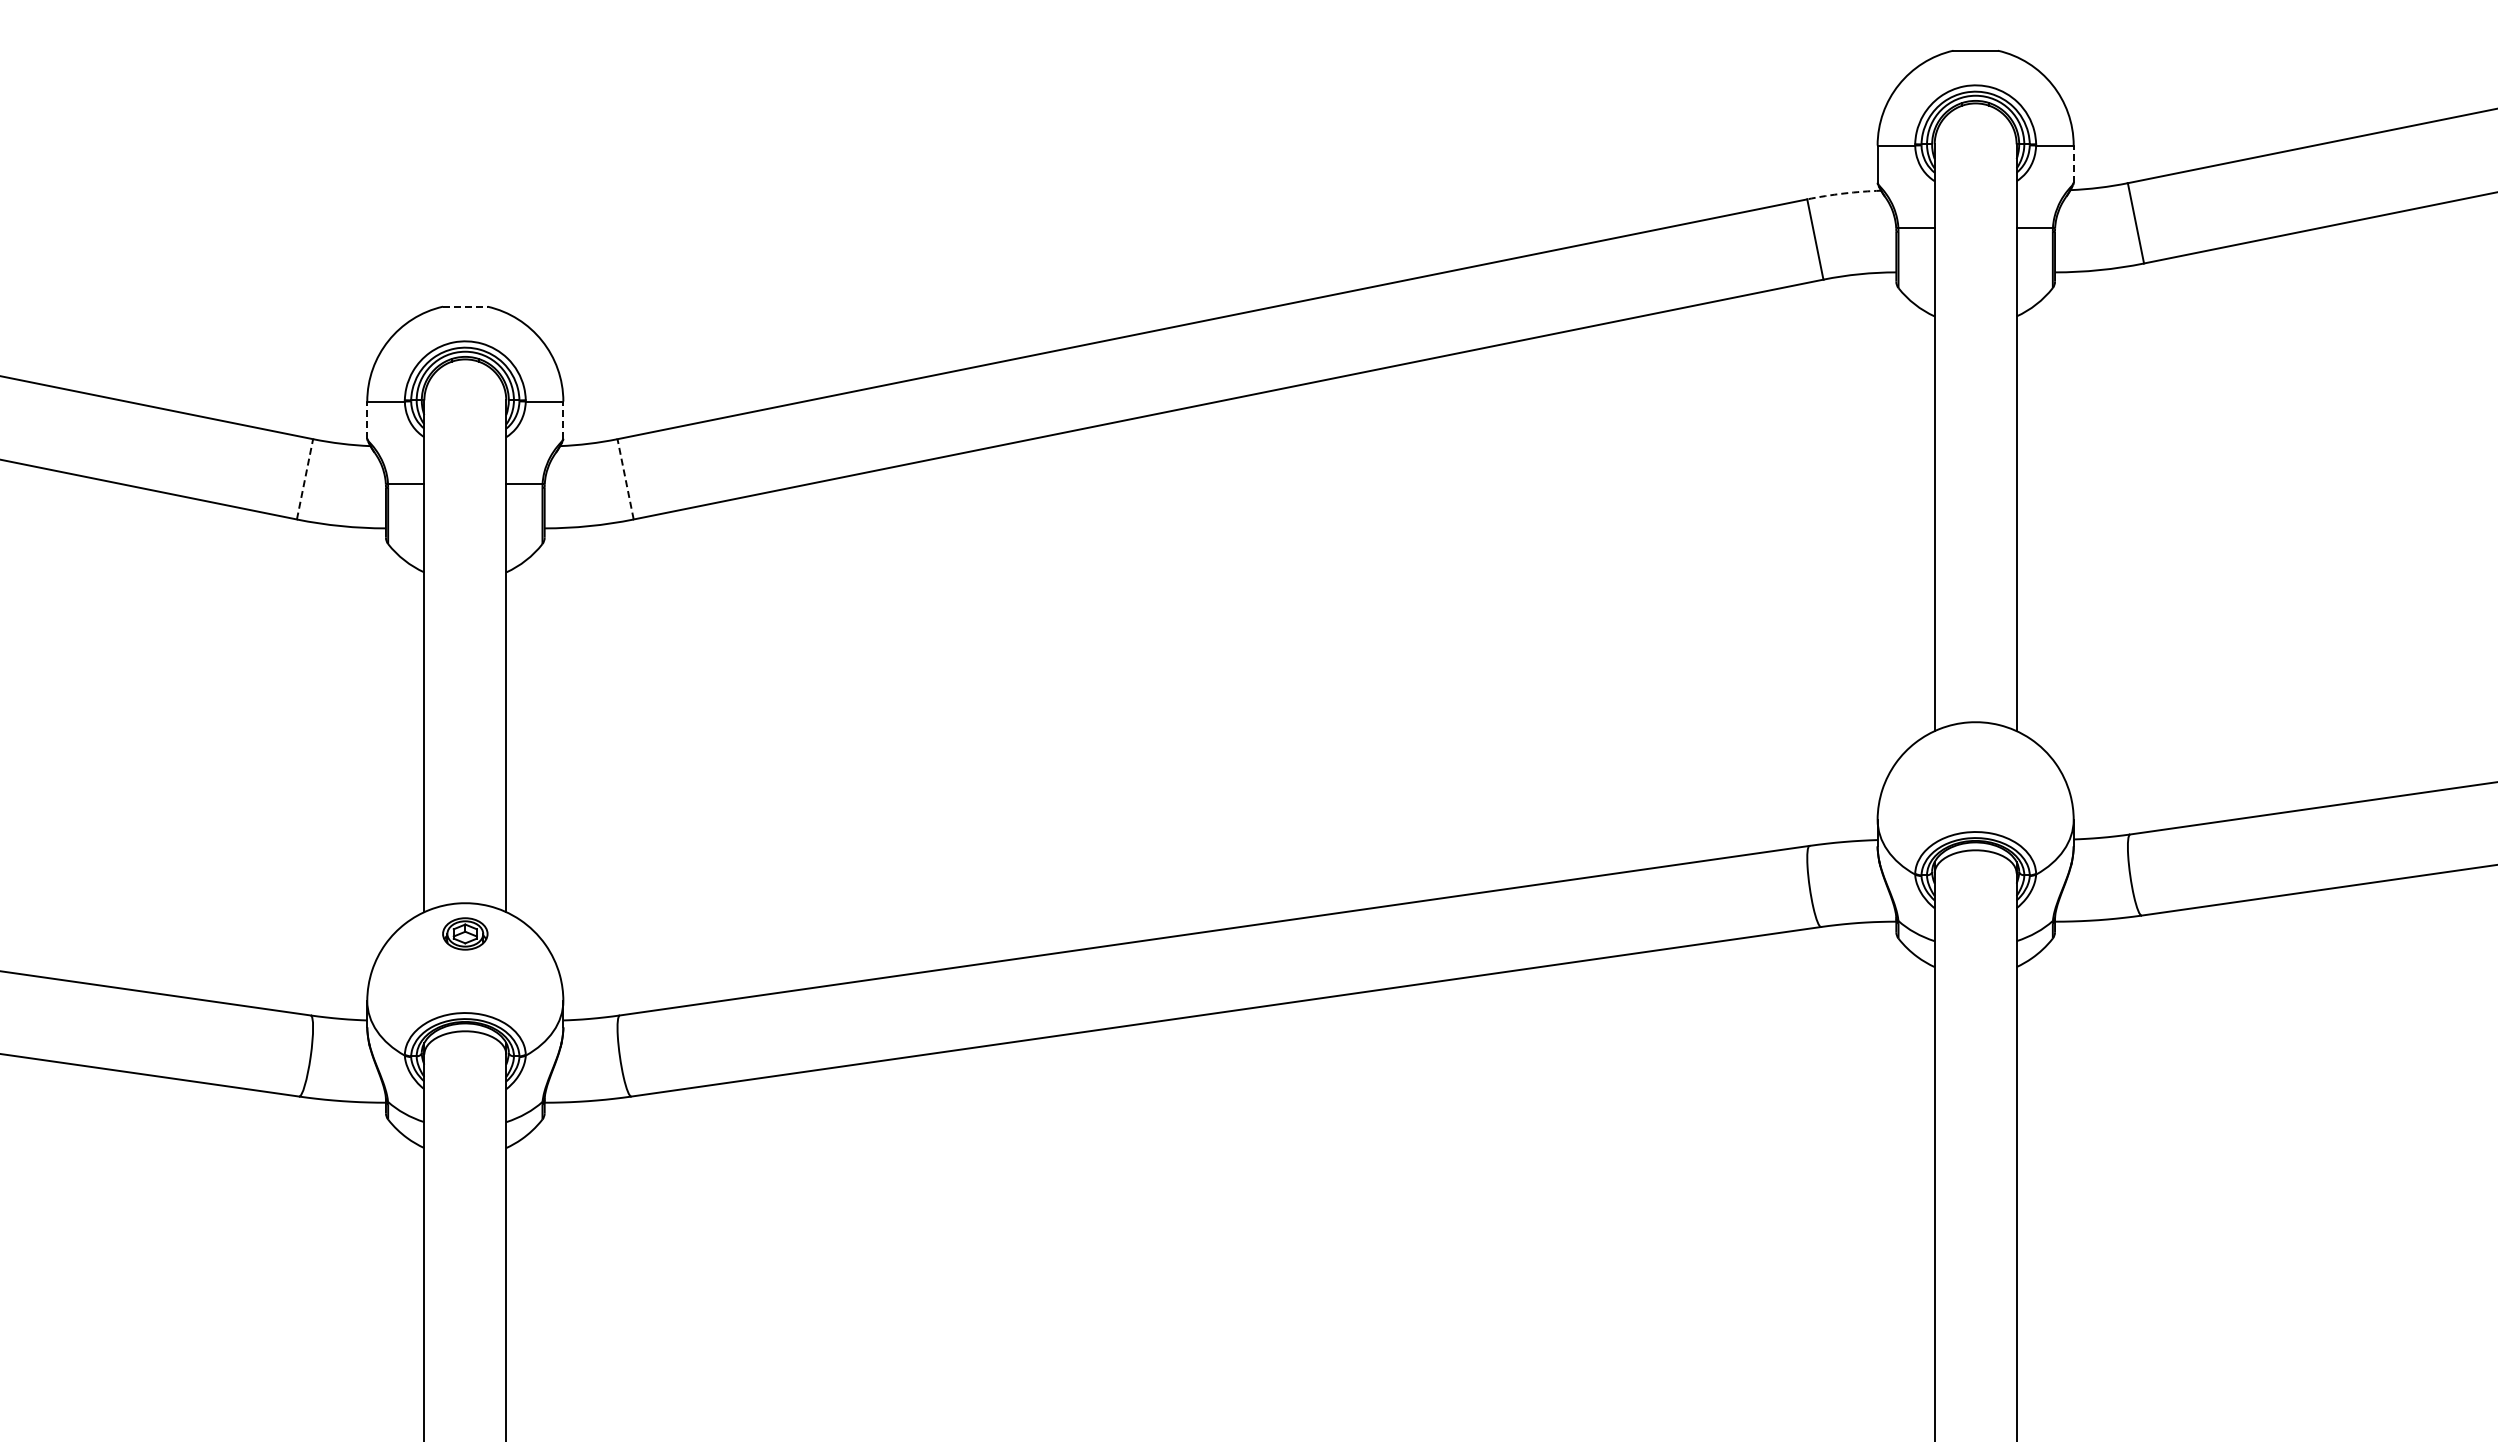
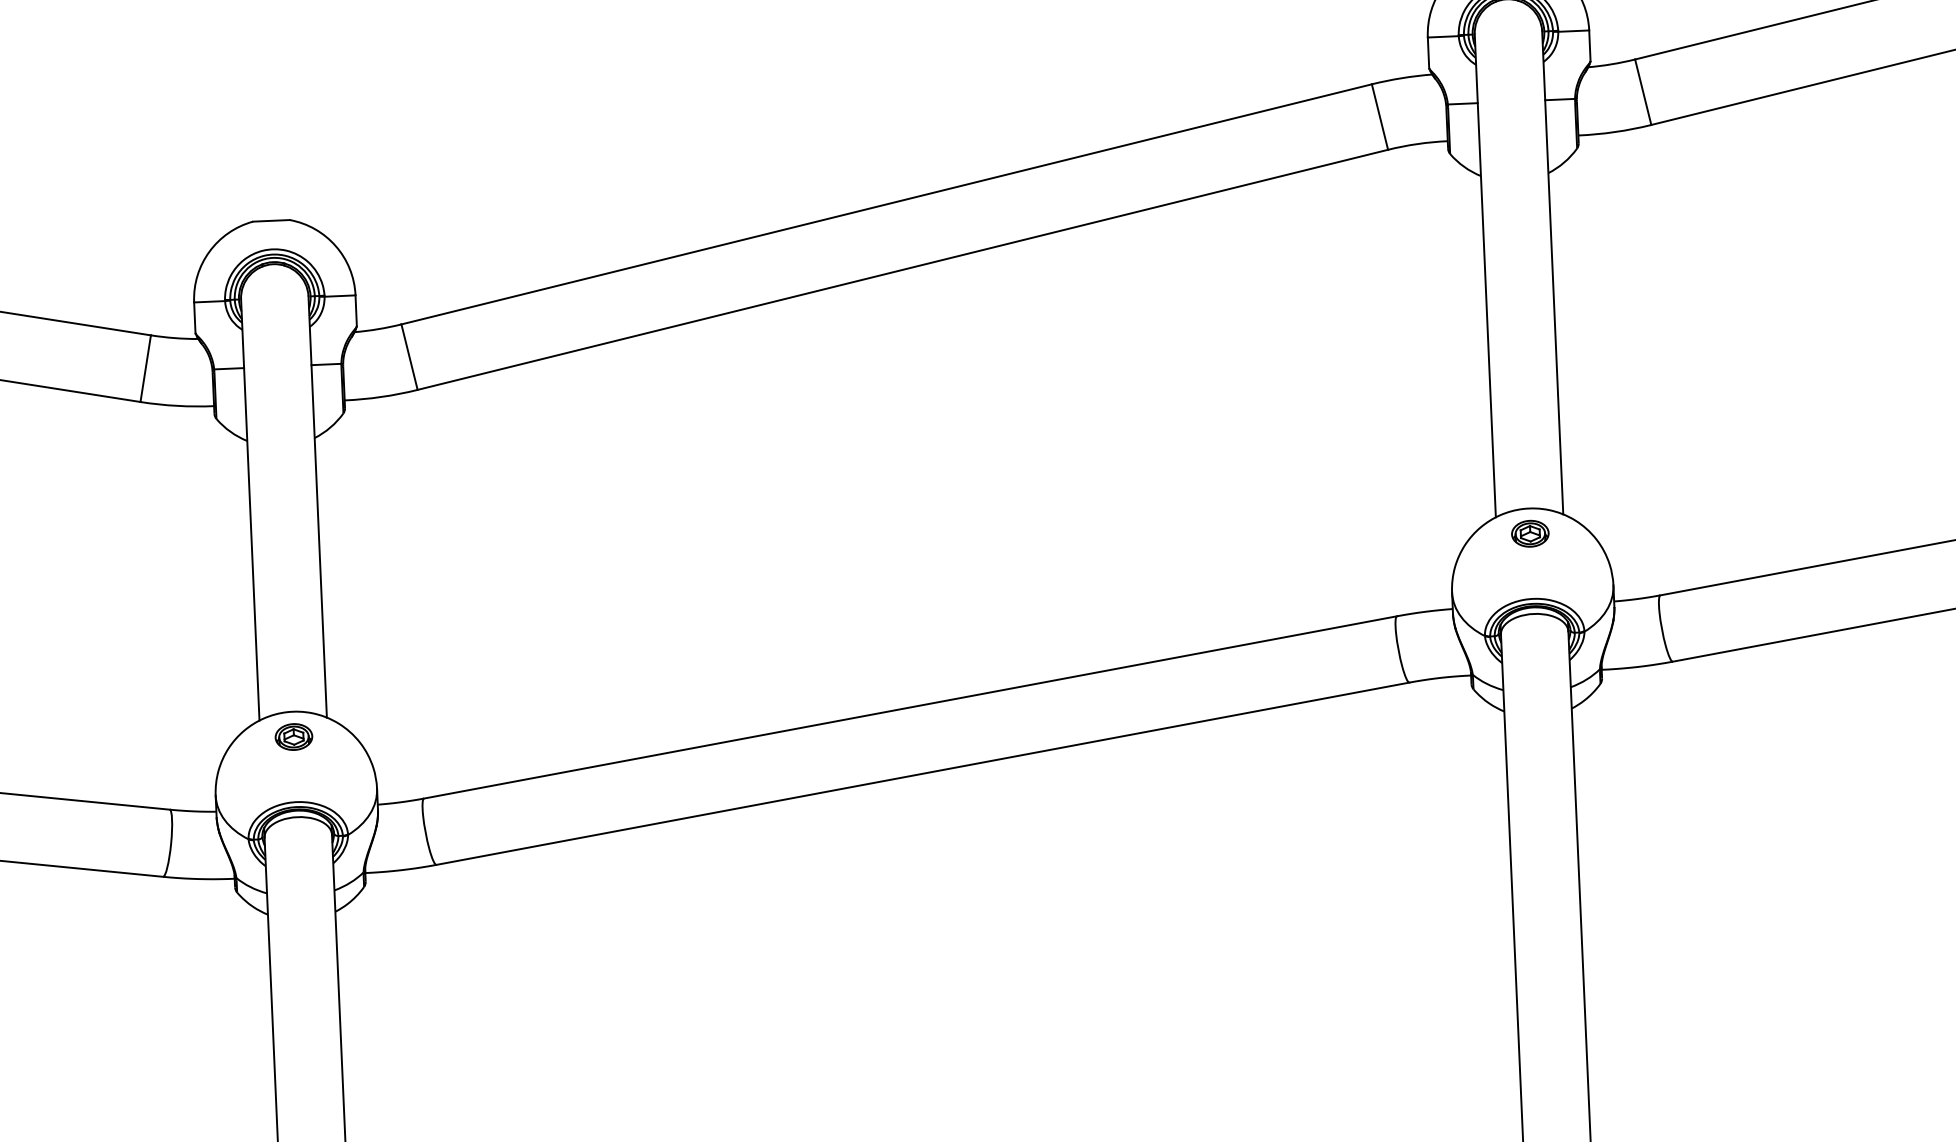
line: (2073, 164) -> (1589, 46), dashed -> solid
arc: (1844, 193) -> (1402, 78), dashed -> solid
line: (465, 306) -> (271, 220), dashed -> solid
line: (367, 420) -> (195, 318), dashed -> solid
line: (563, 420) -> (356, 310), dashed -> solid
line: (305, 479) -> (146, 368), dashed -> solid
line: (625, 479) -> (409, 357), dashed -> solid
part: (1975, 752) -> (1530, 533), added

